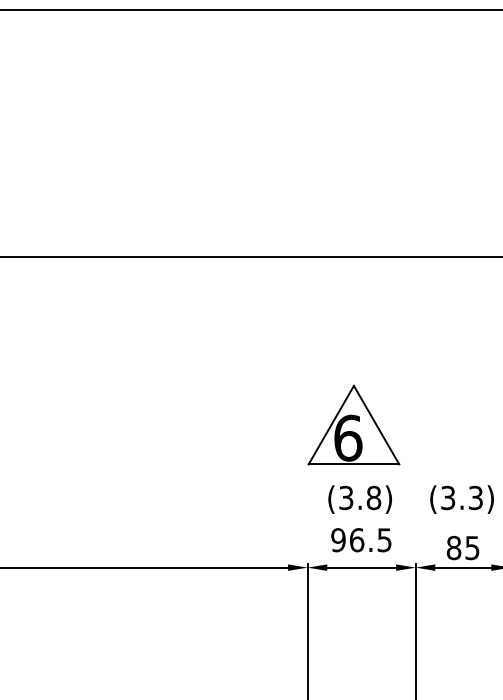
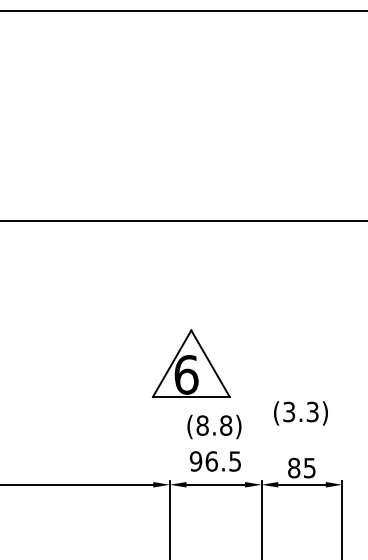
part: (353, 424) -> (190, 363), moved
text: (346, 497) -> (202, 425), (3.8) -> (8.8)
text: (461, 499) -> (300, 413), moved

